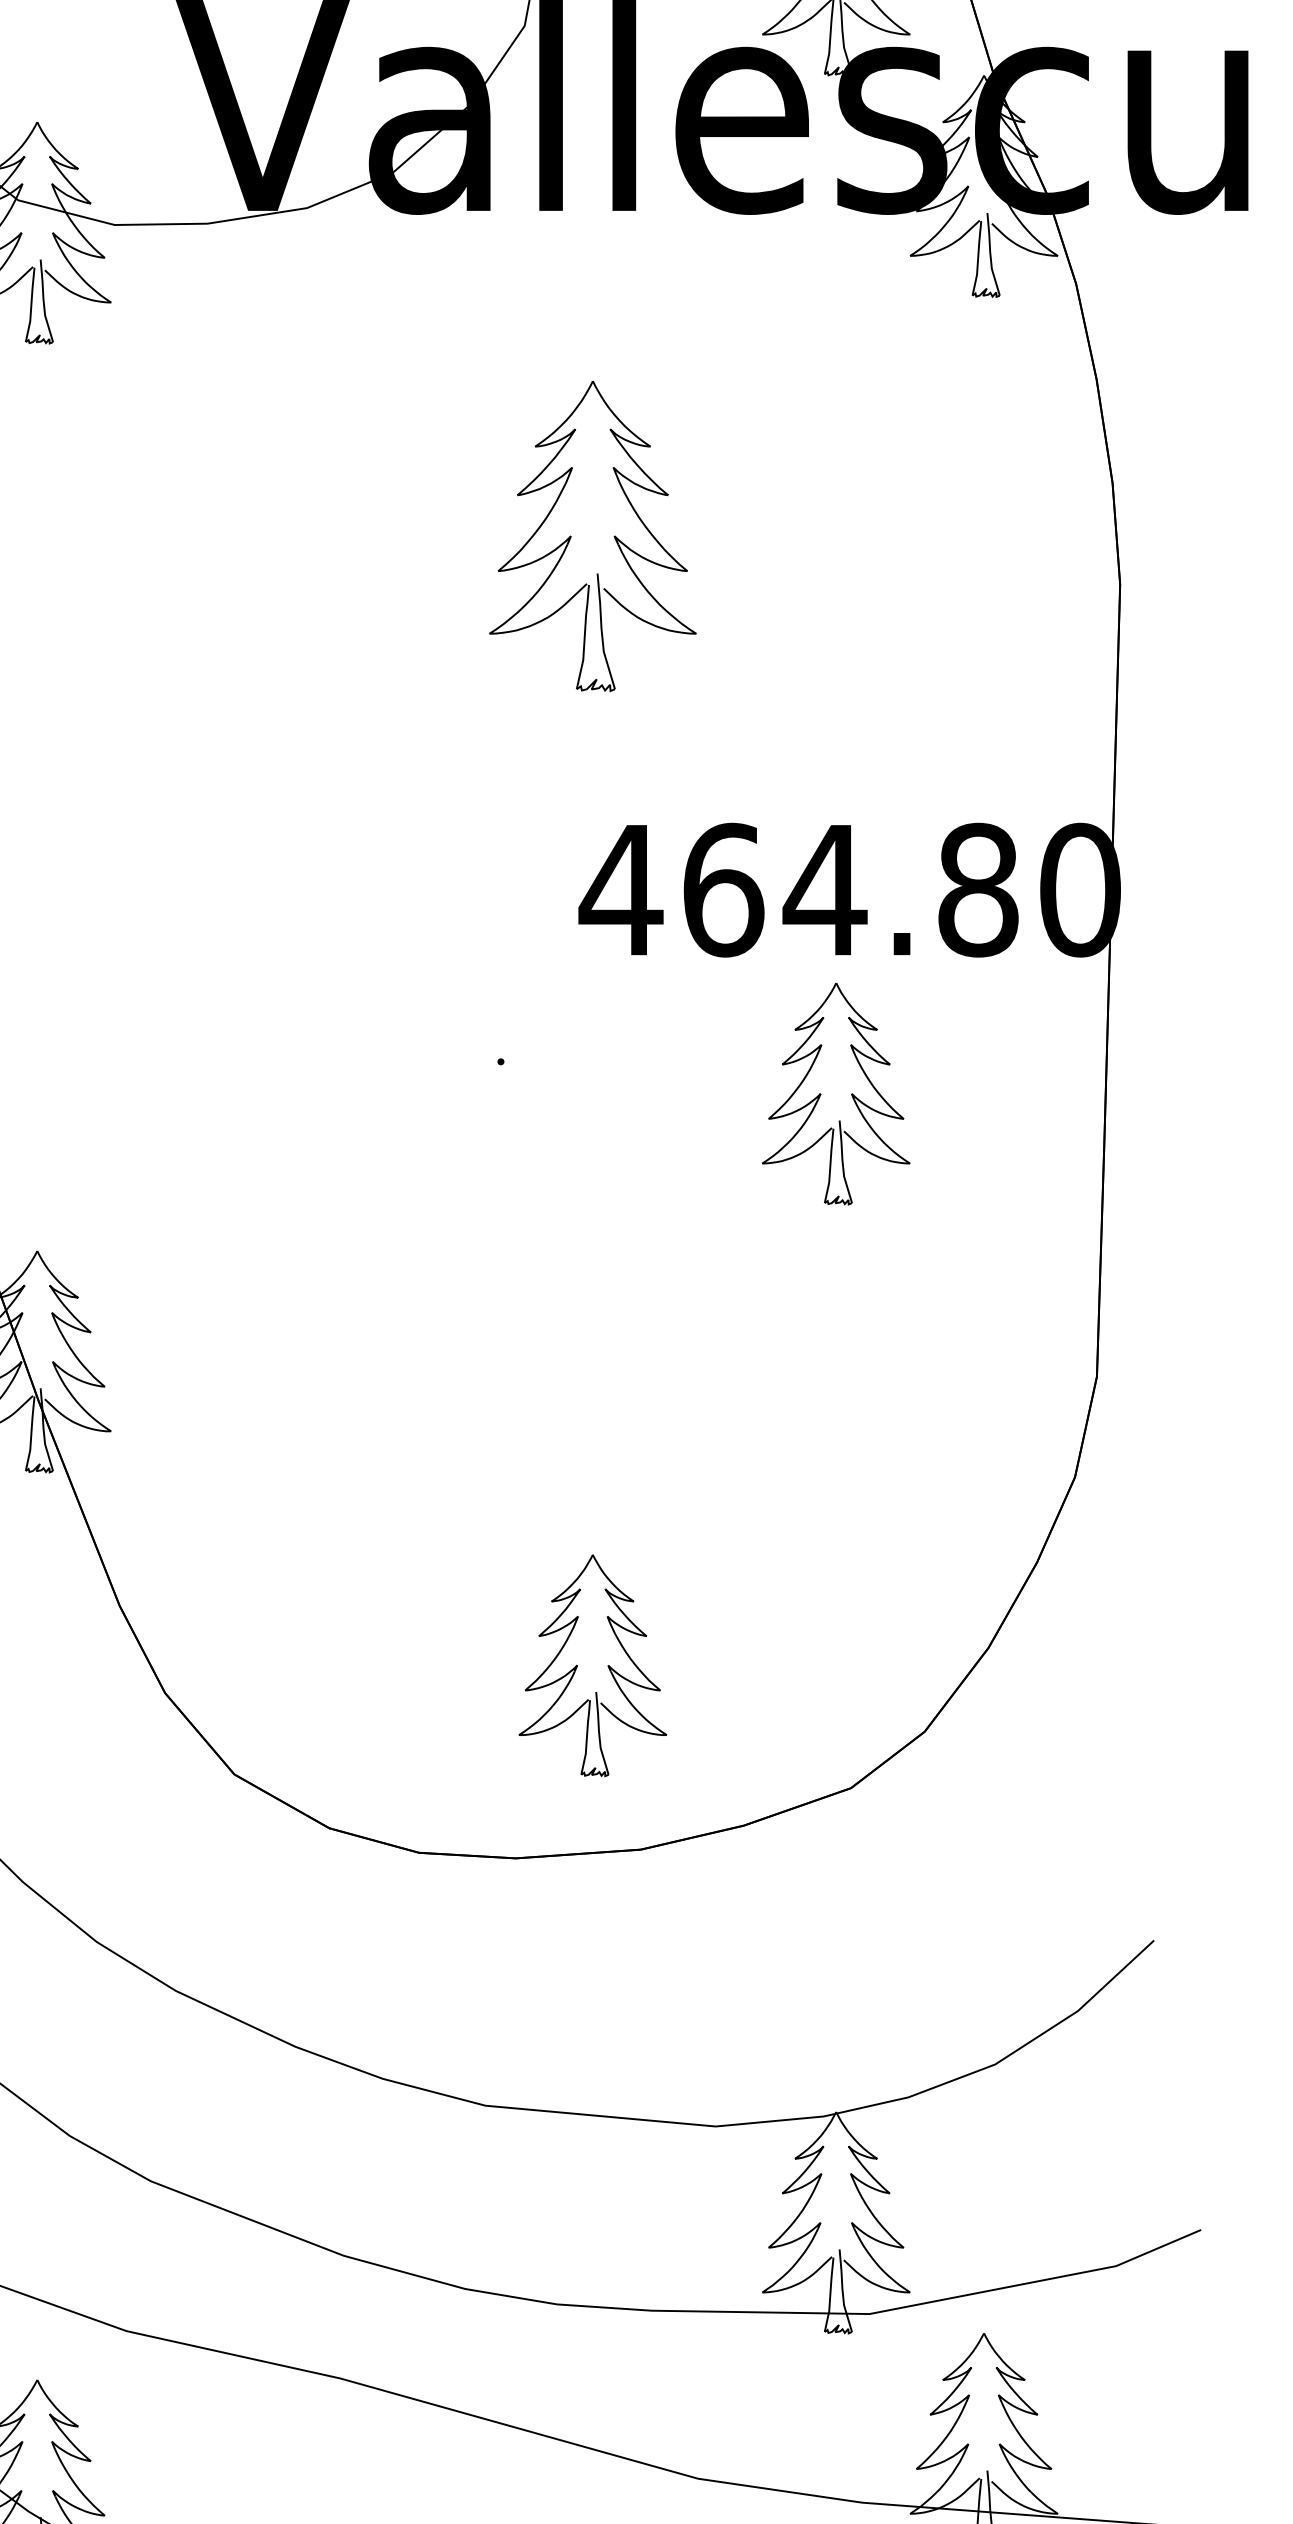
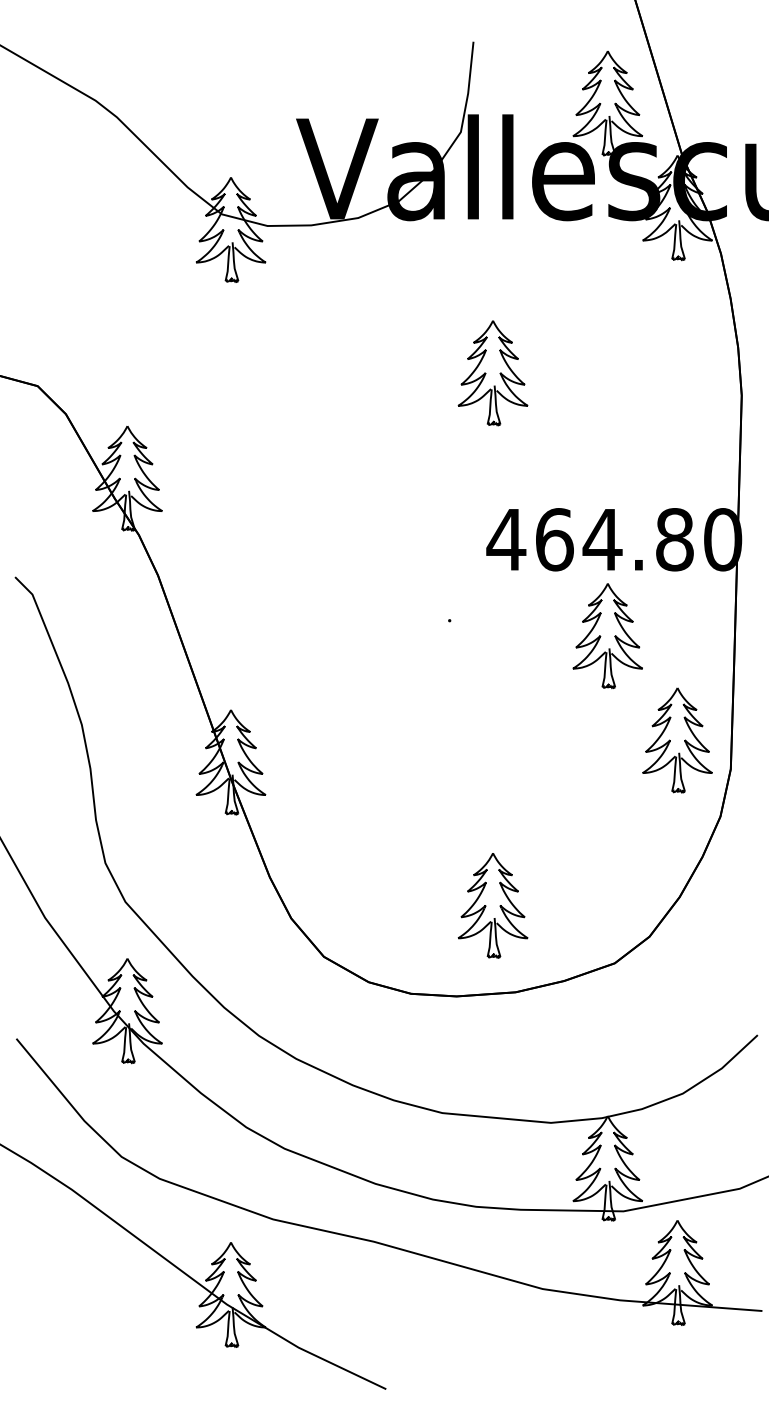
part: (591, 537) -> (492, 373), size x0.71
part: (983, 1315) -> (677, 740), added

